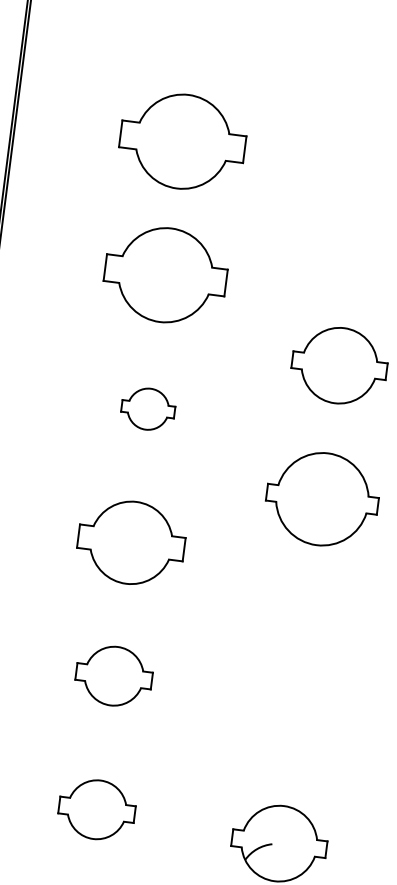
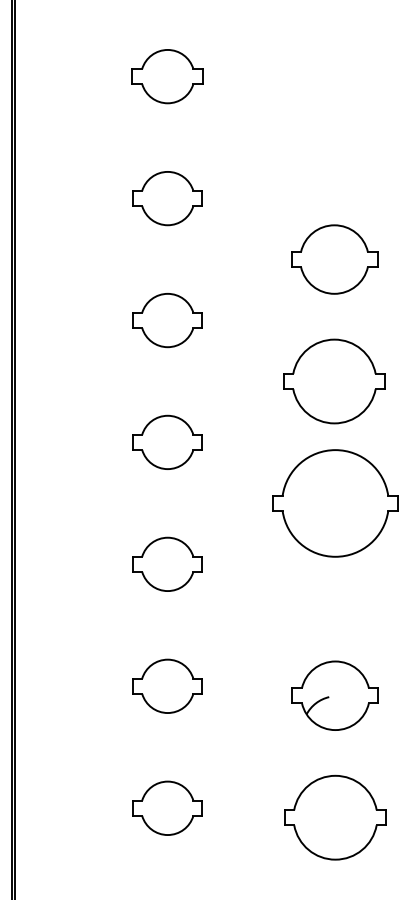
part: (182, 141) -> (167, 76), size x0.62
part: (165, 275) -> (167, 198), size x0.62
part: (148, 409) -> (167, 320), size x1.43
part: (131, 541) -> (167, 441), size x0.71
part: (306, 633) -> (335, 503), added

